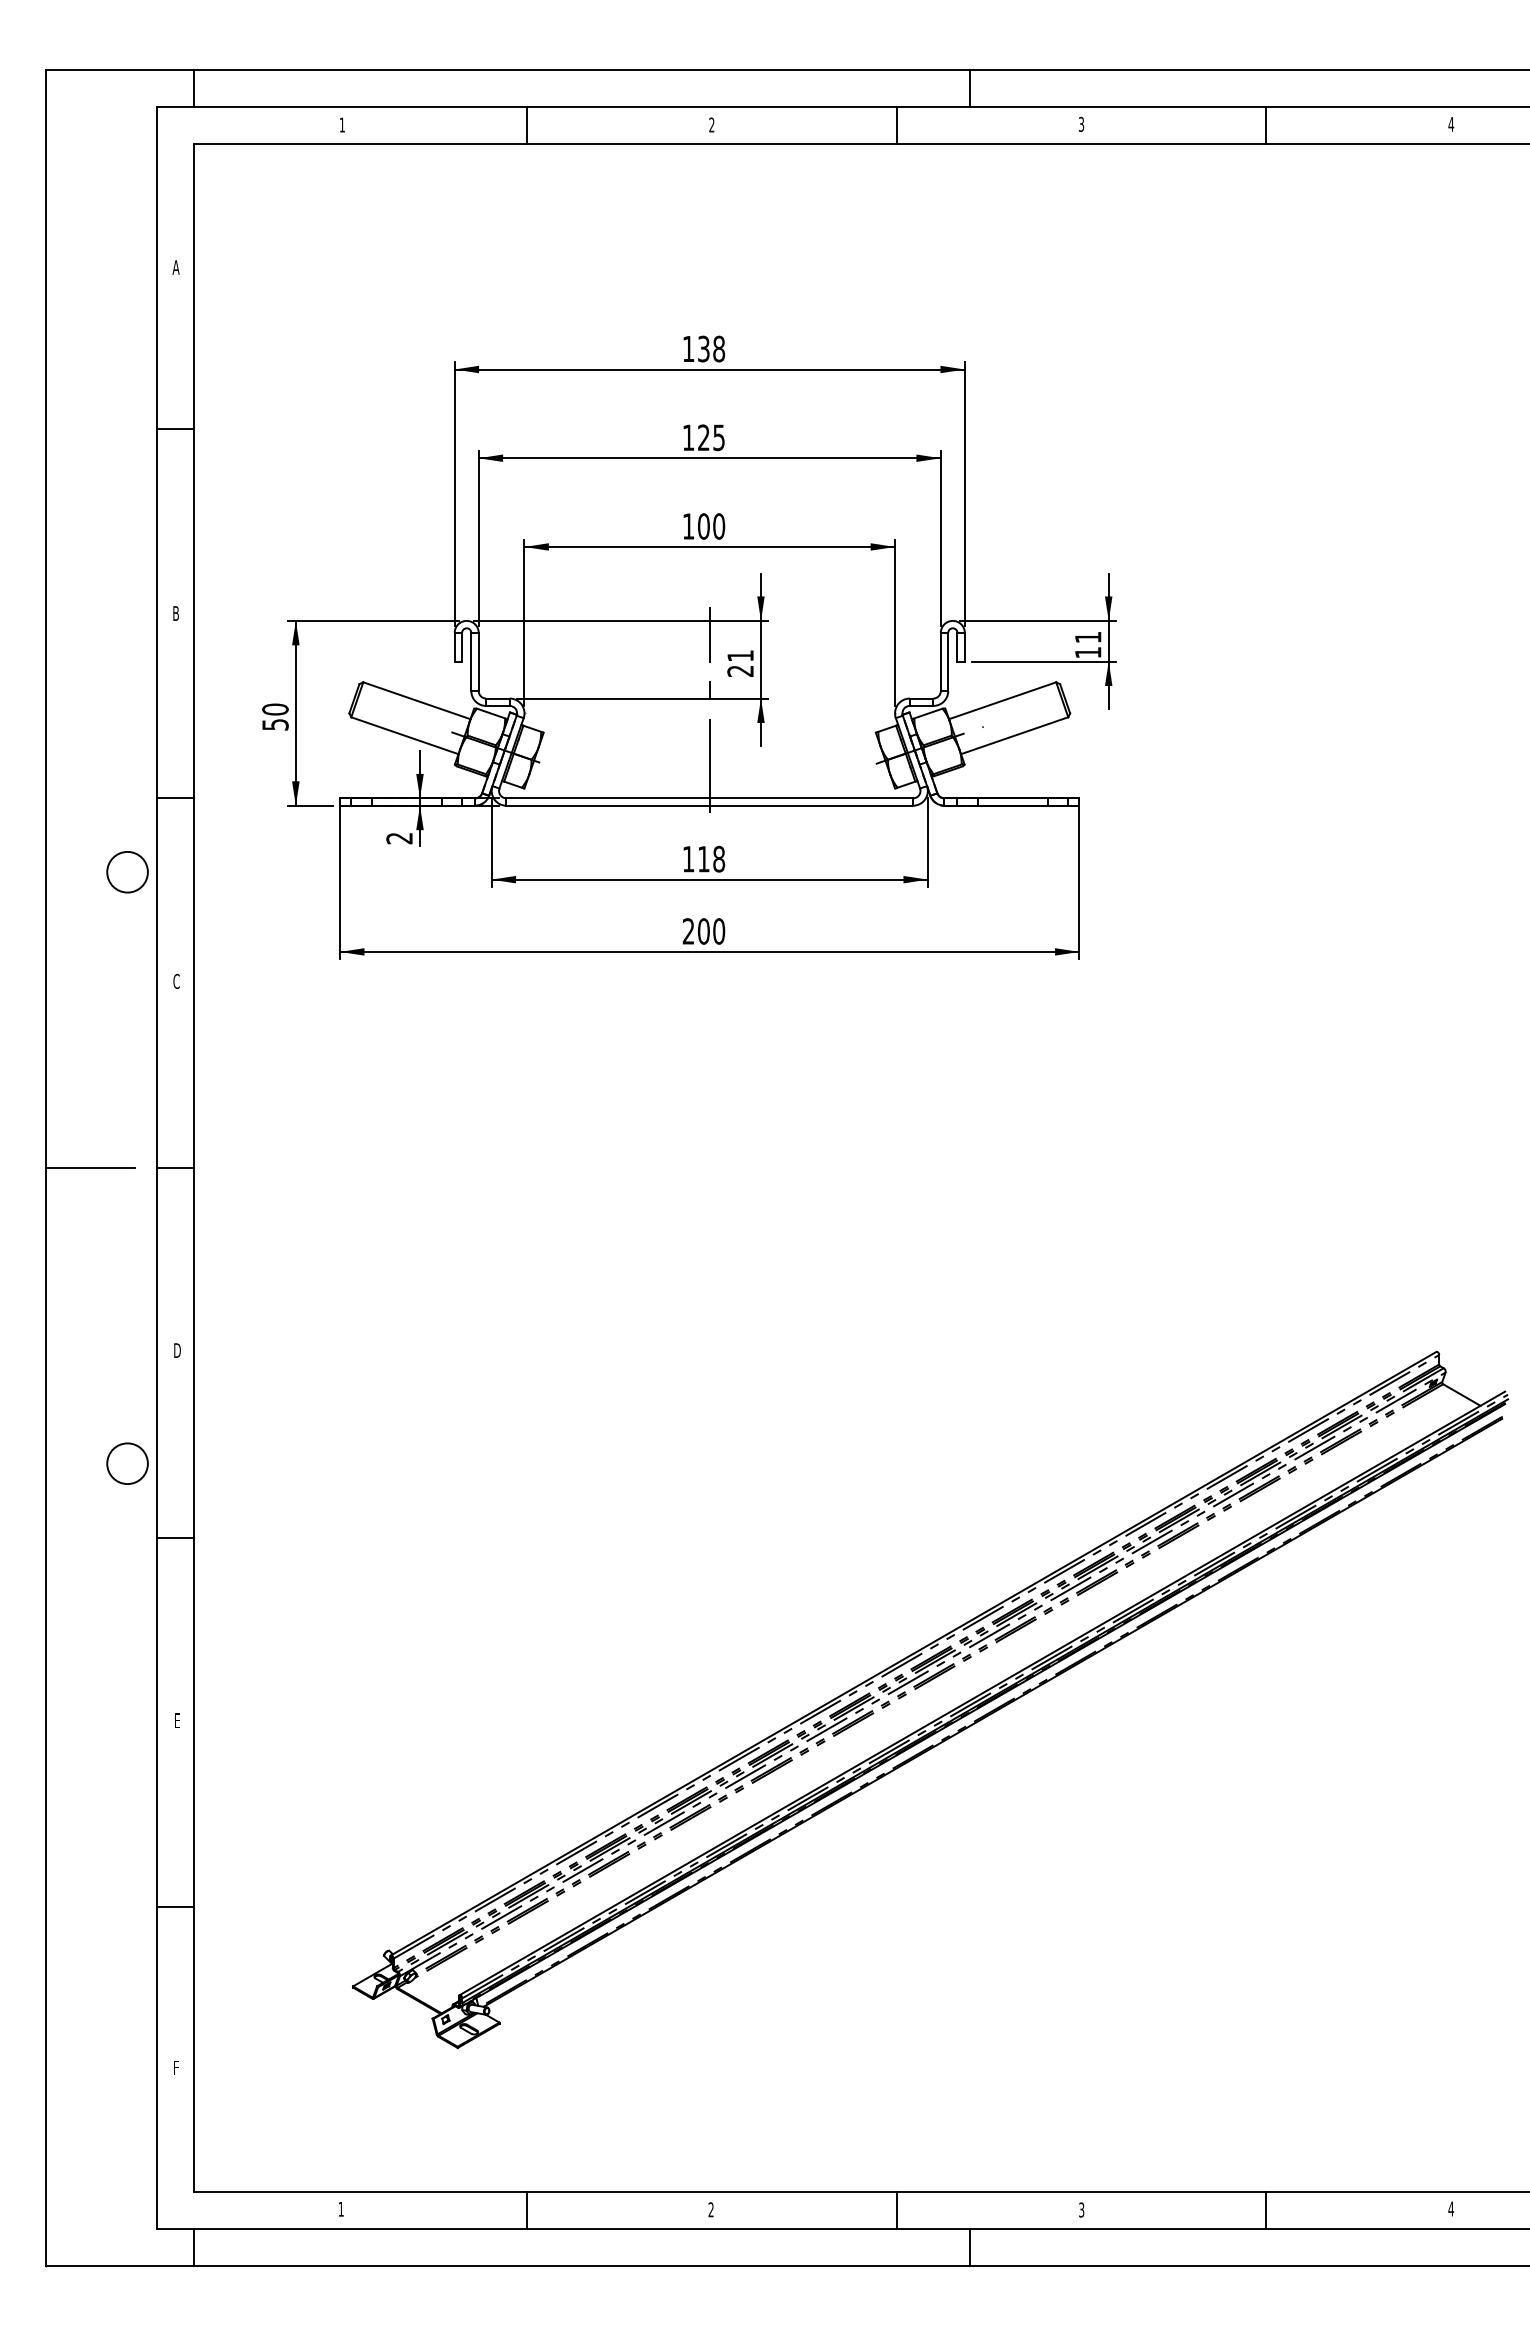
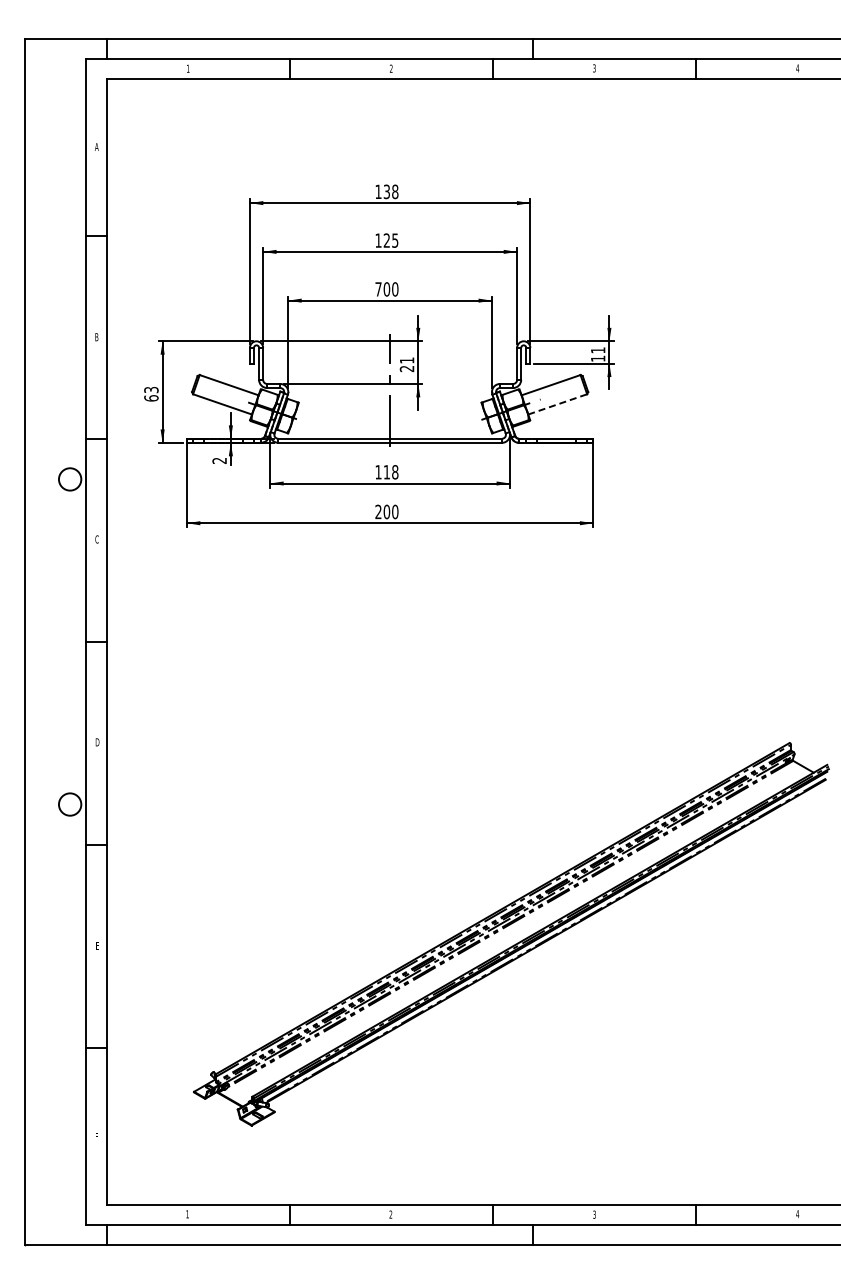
text: (688, 526) -> (378, 289), 100 -> 700
text: (275, 715) -> (151, 393), 50 -> 63
line: (1016, 735) -> (558, 404), solid -> dashed
line: (90, 1168) -> (49, 642), removed

